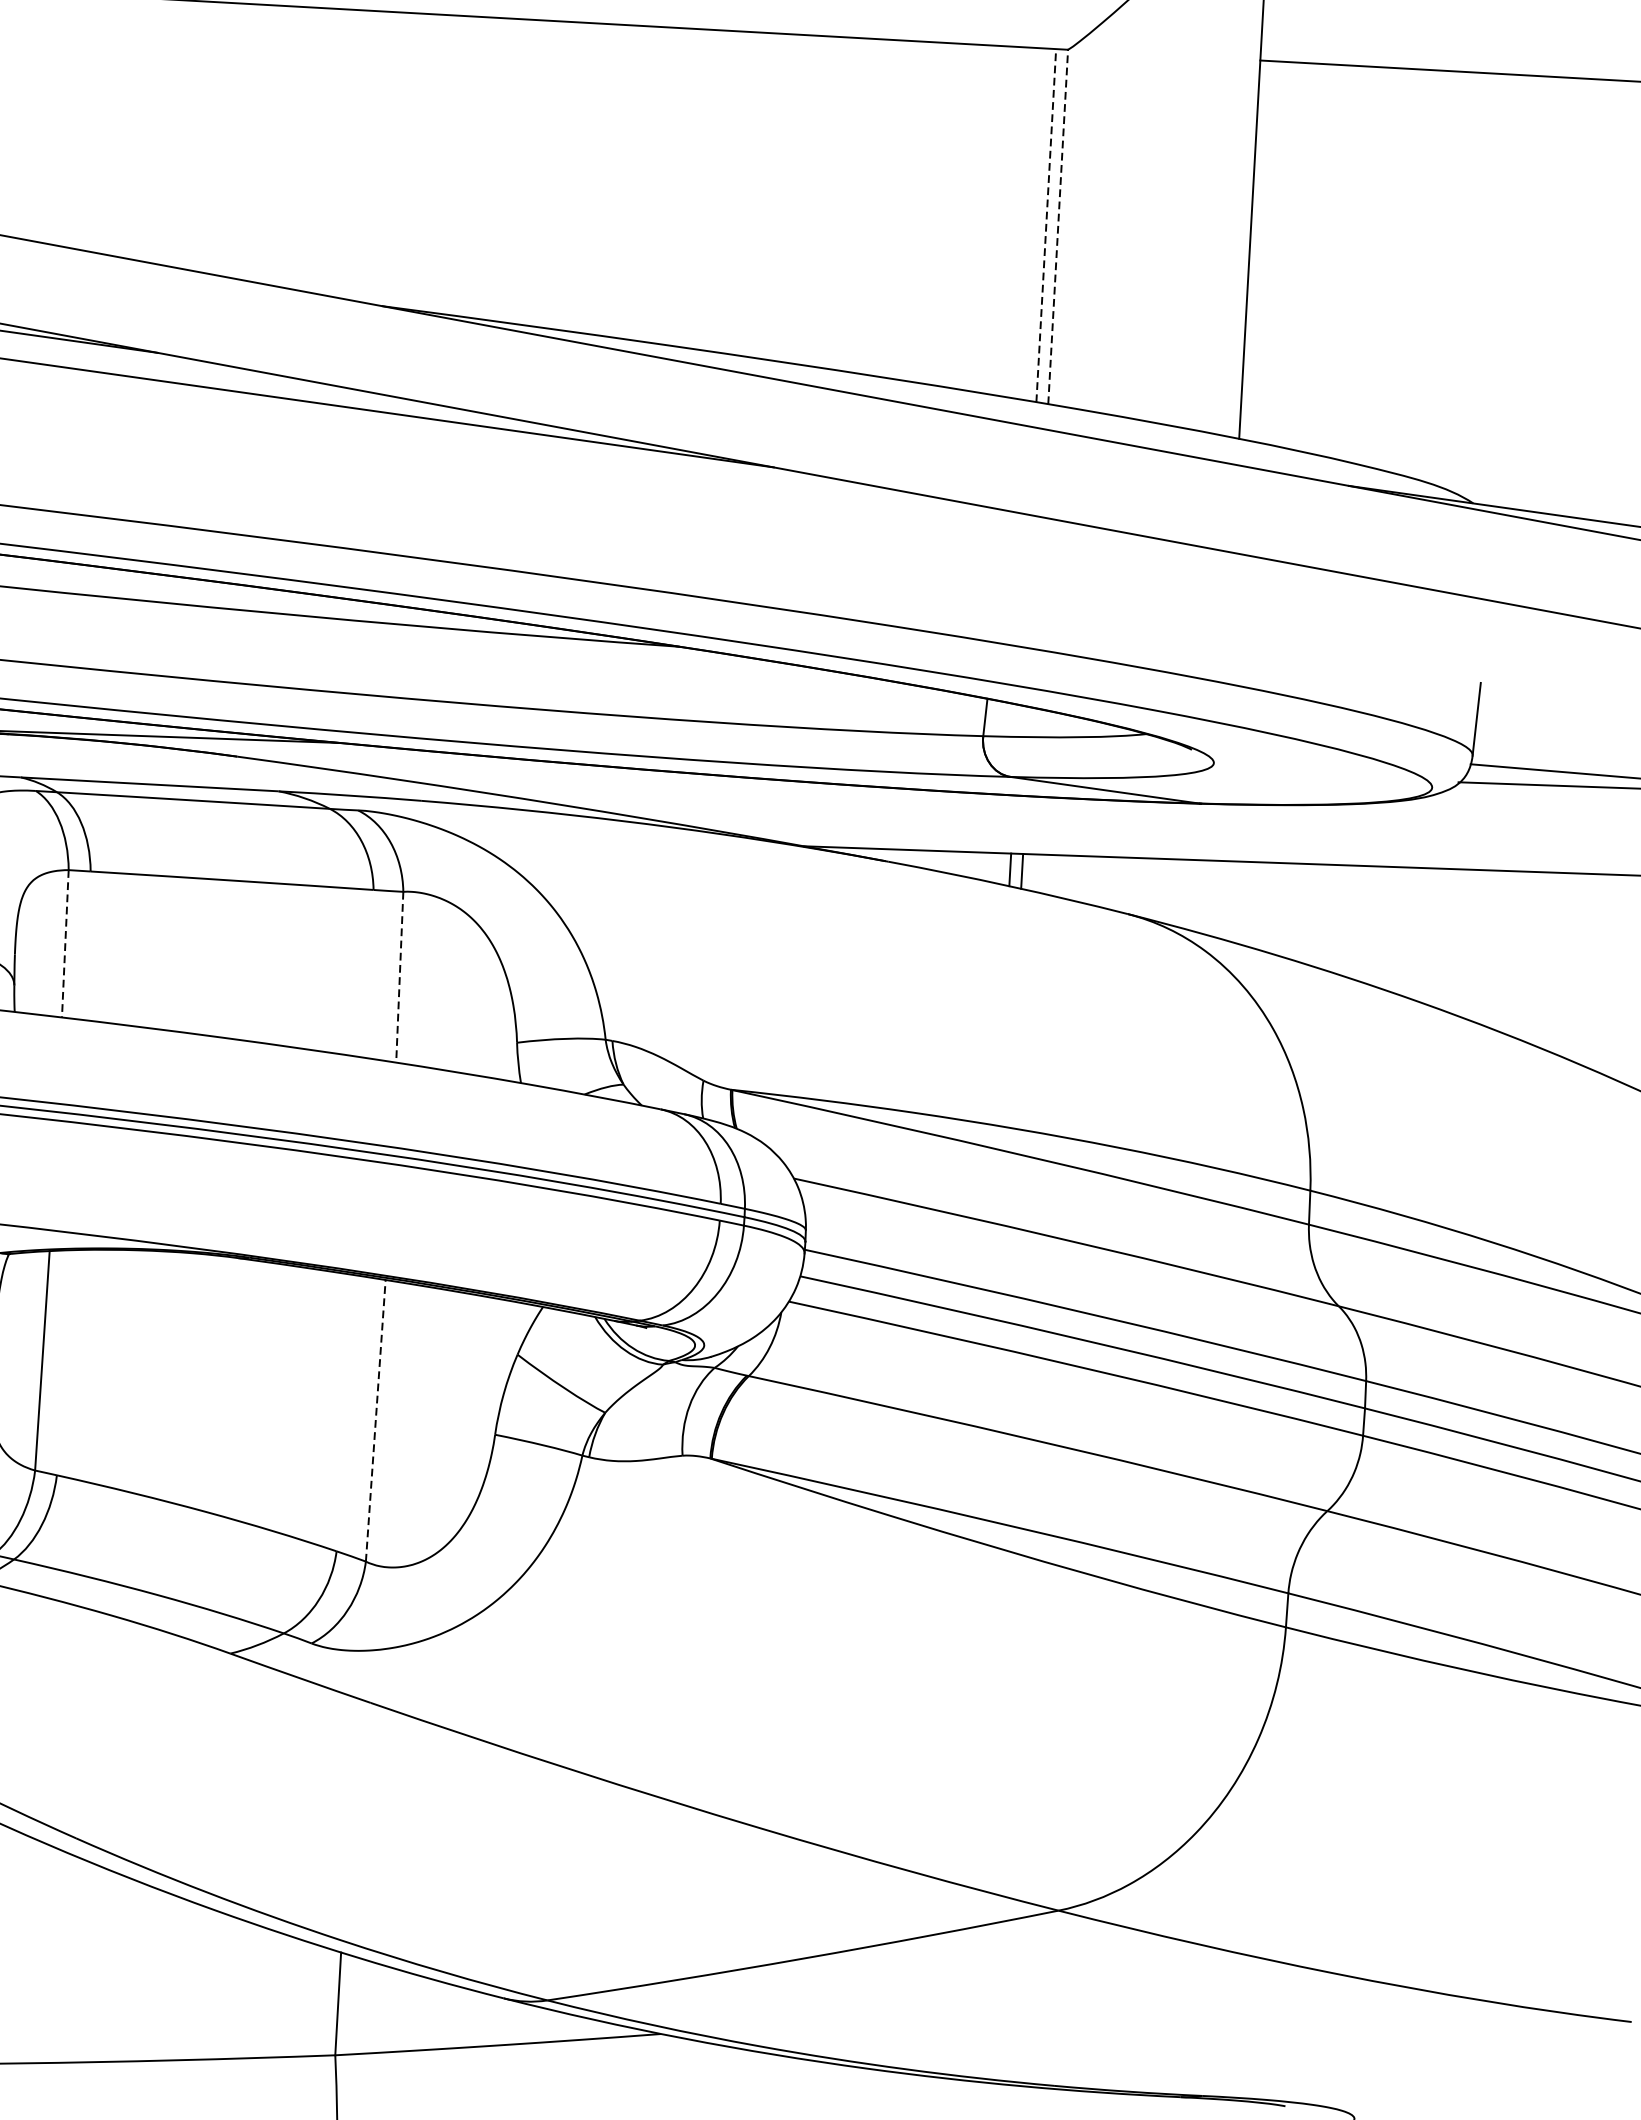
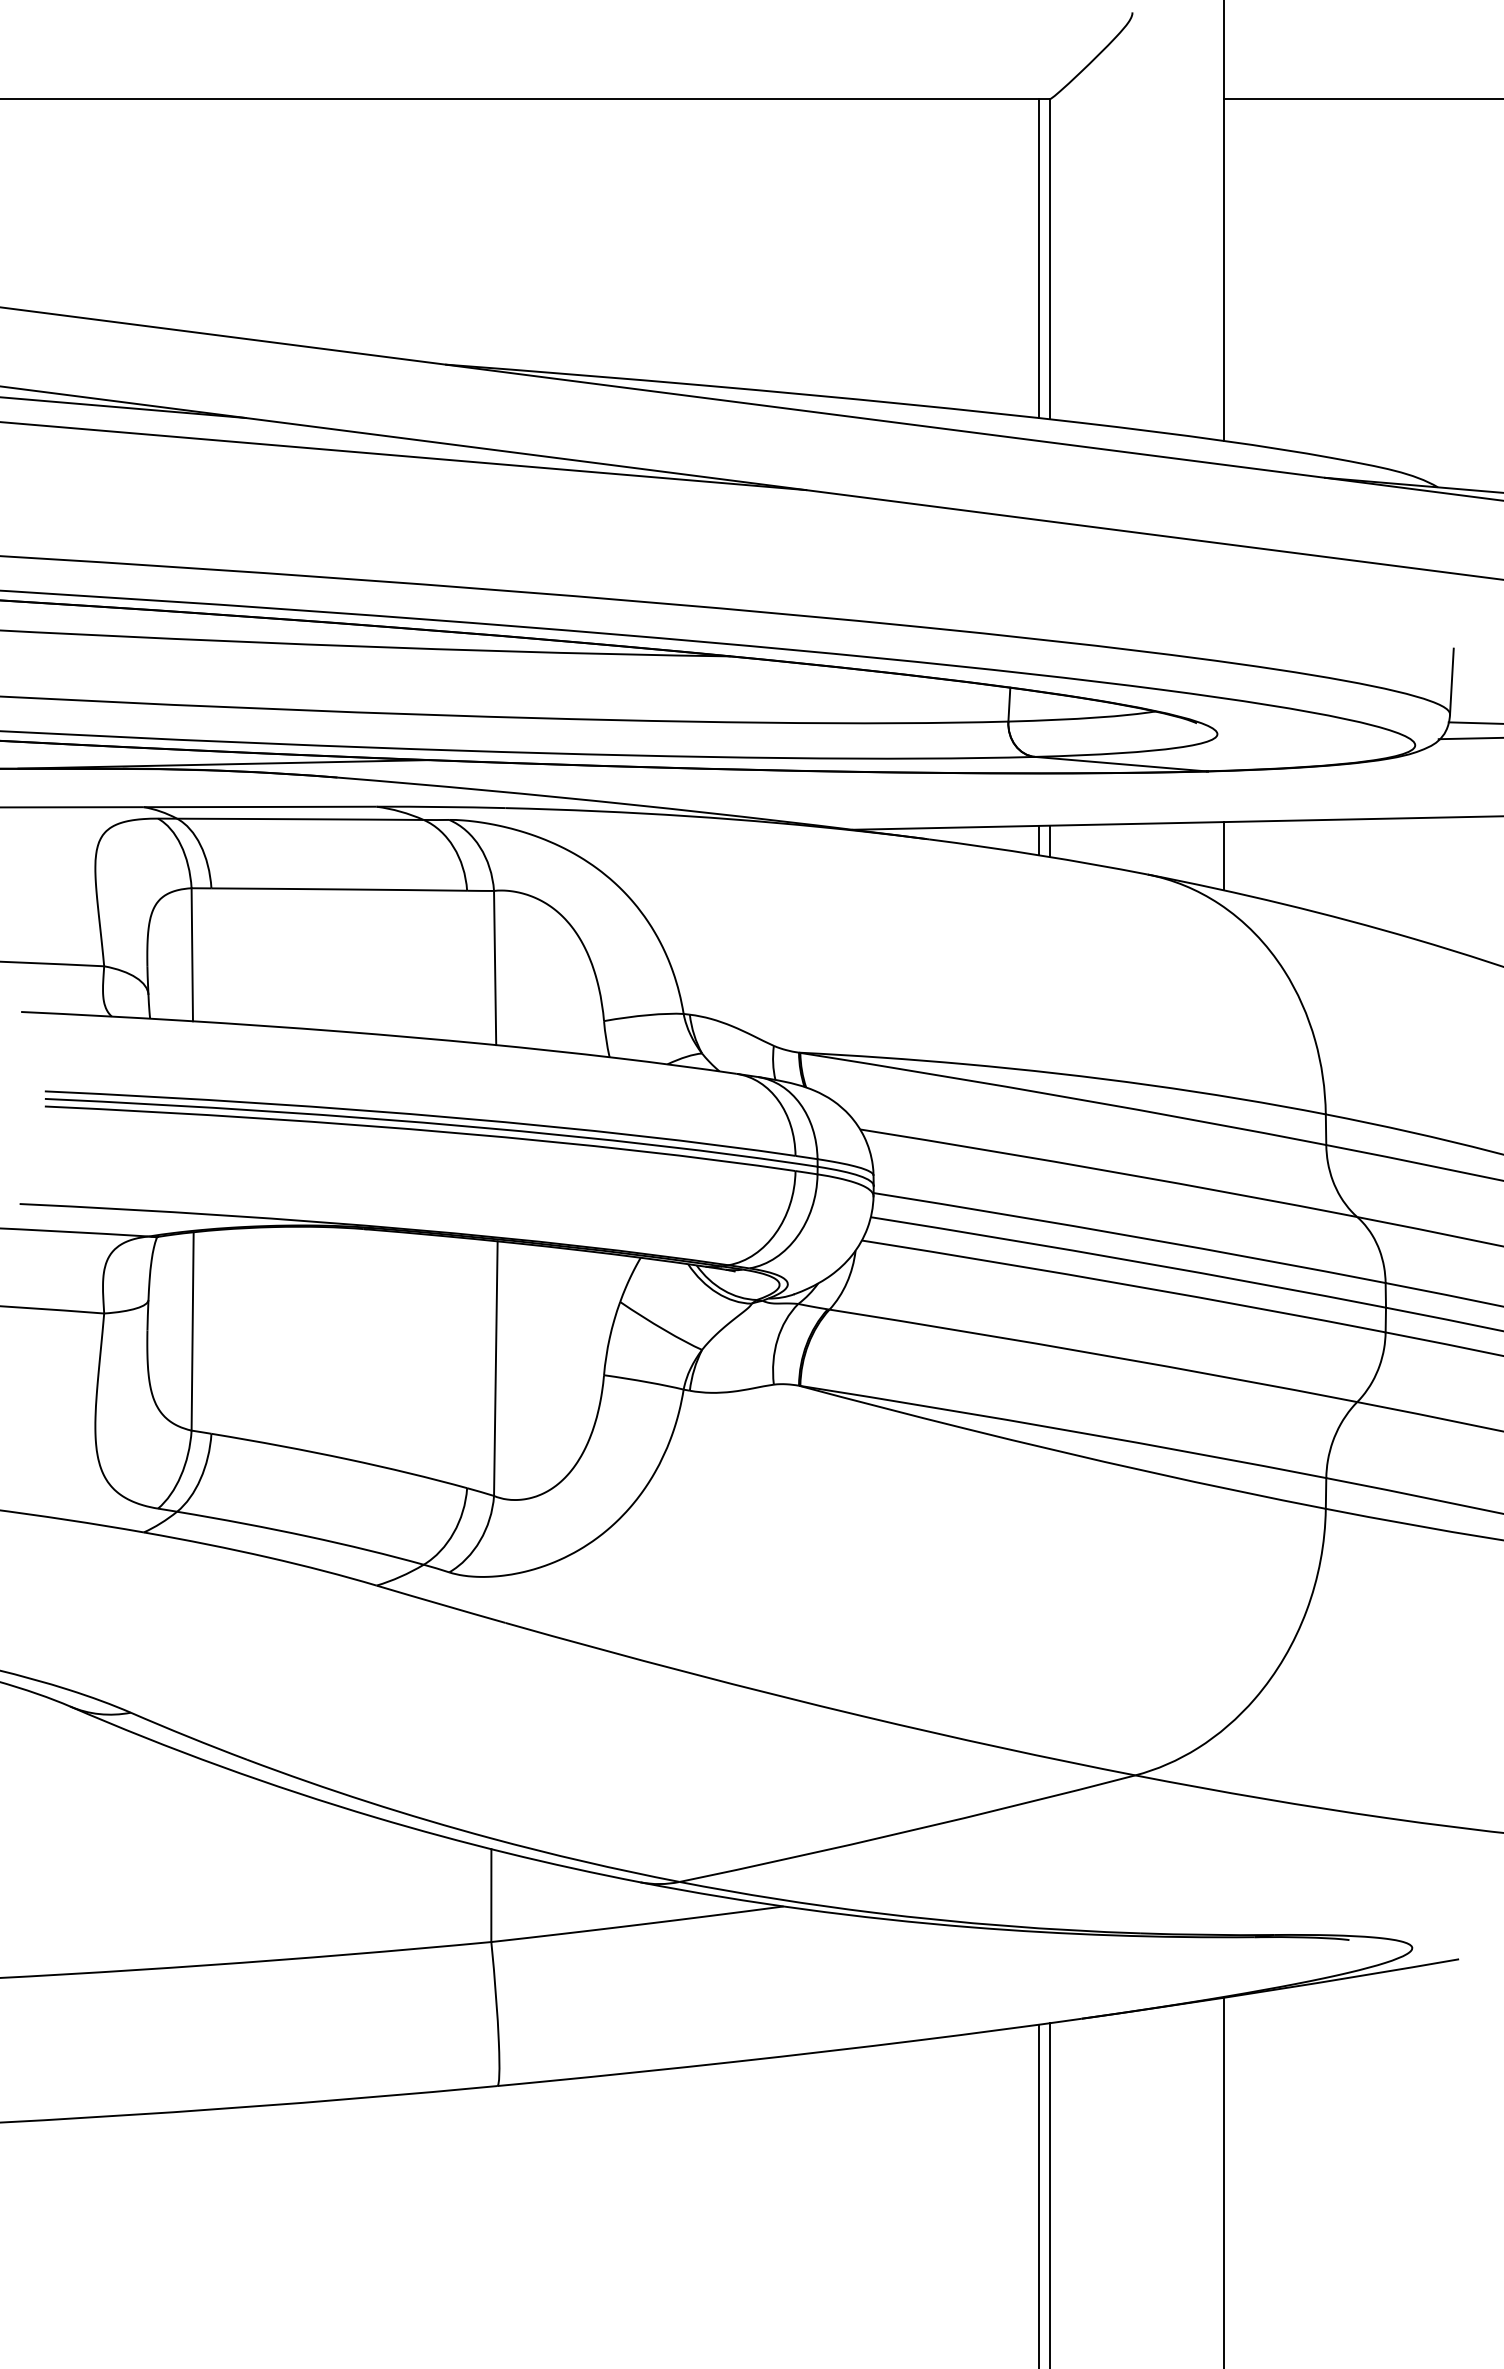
line: (1046, 225) -> (1039, 258), dashed -> solid
line: (1058, 226) -> (1050, 258), dashed -> solid
line: (1213, 898) -> (1223, 856), added
line: (65, 943) -> (192, 954), dashed -> solid
line: (400, 977) -> (495, 968), dashed -> solid
line: (375, 1420) -> (495, 1368), dashed -> solid

